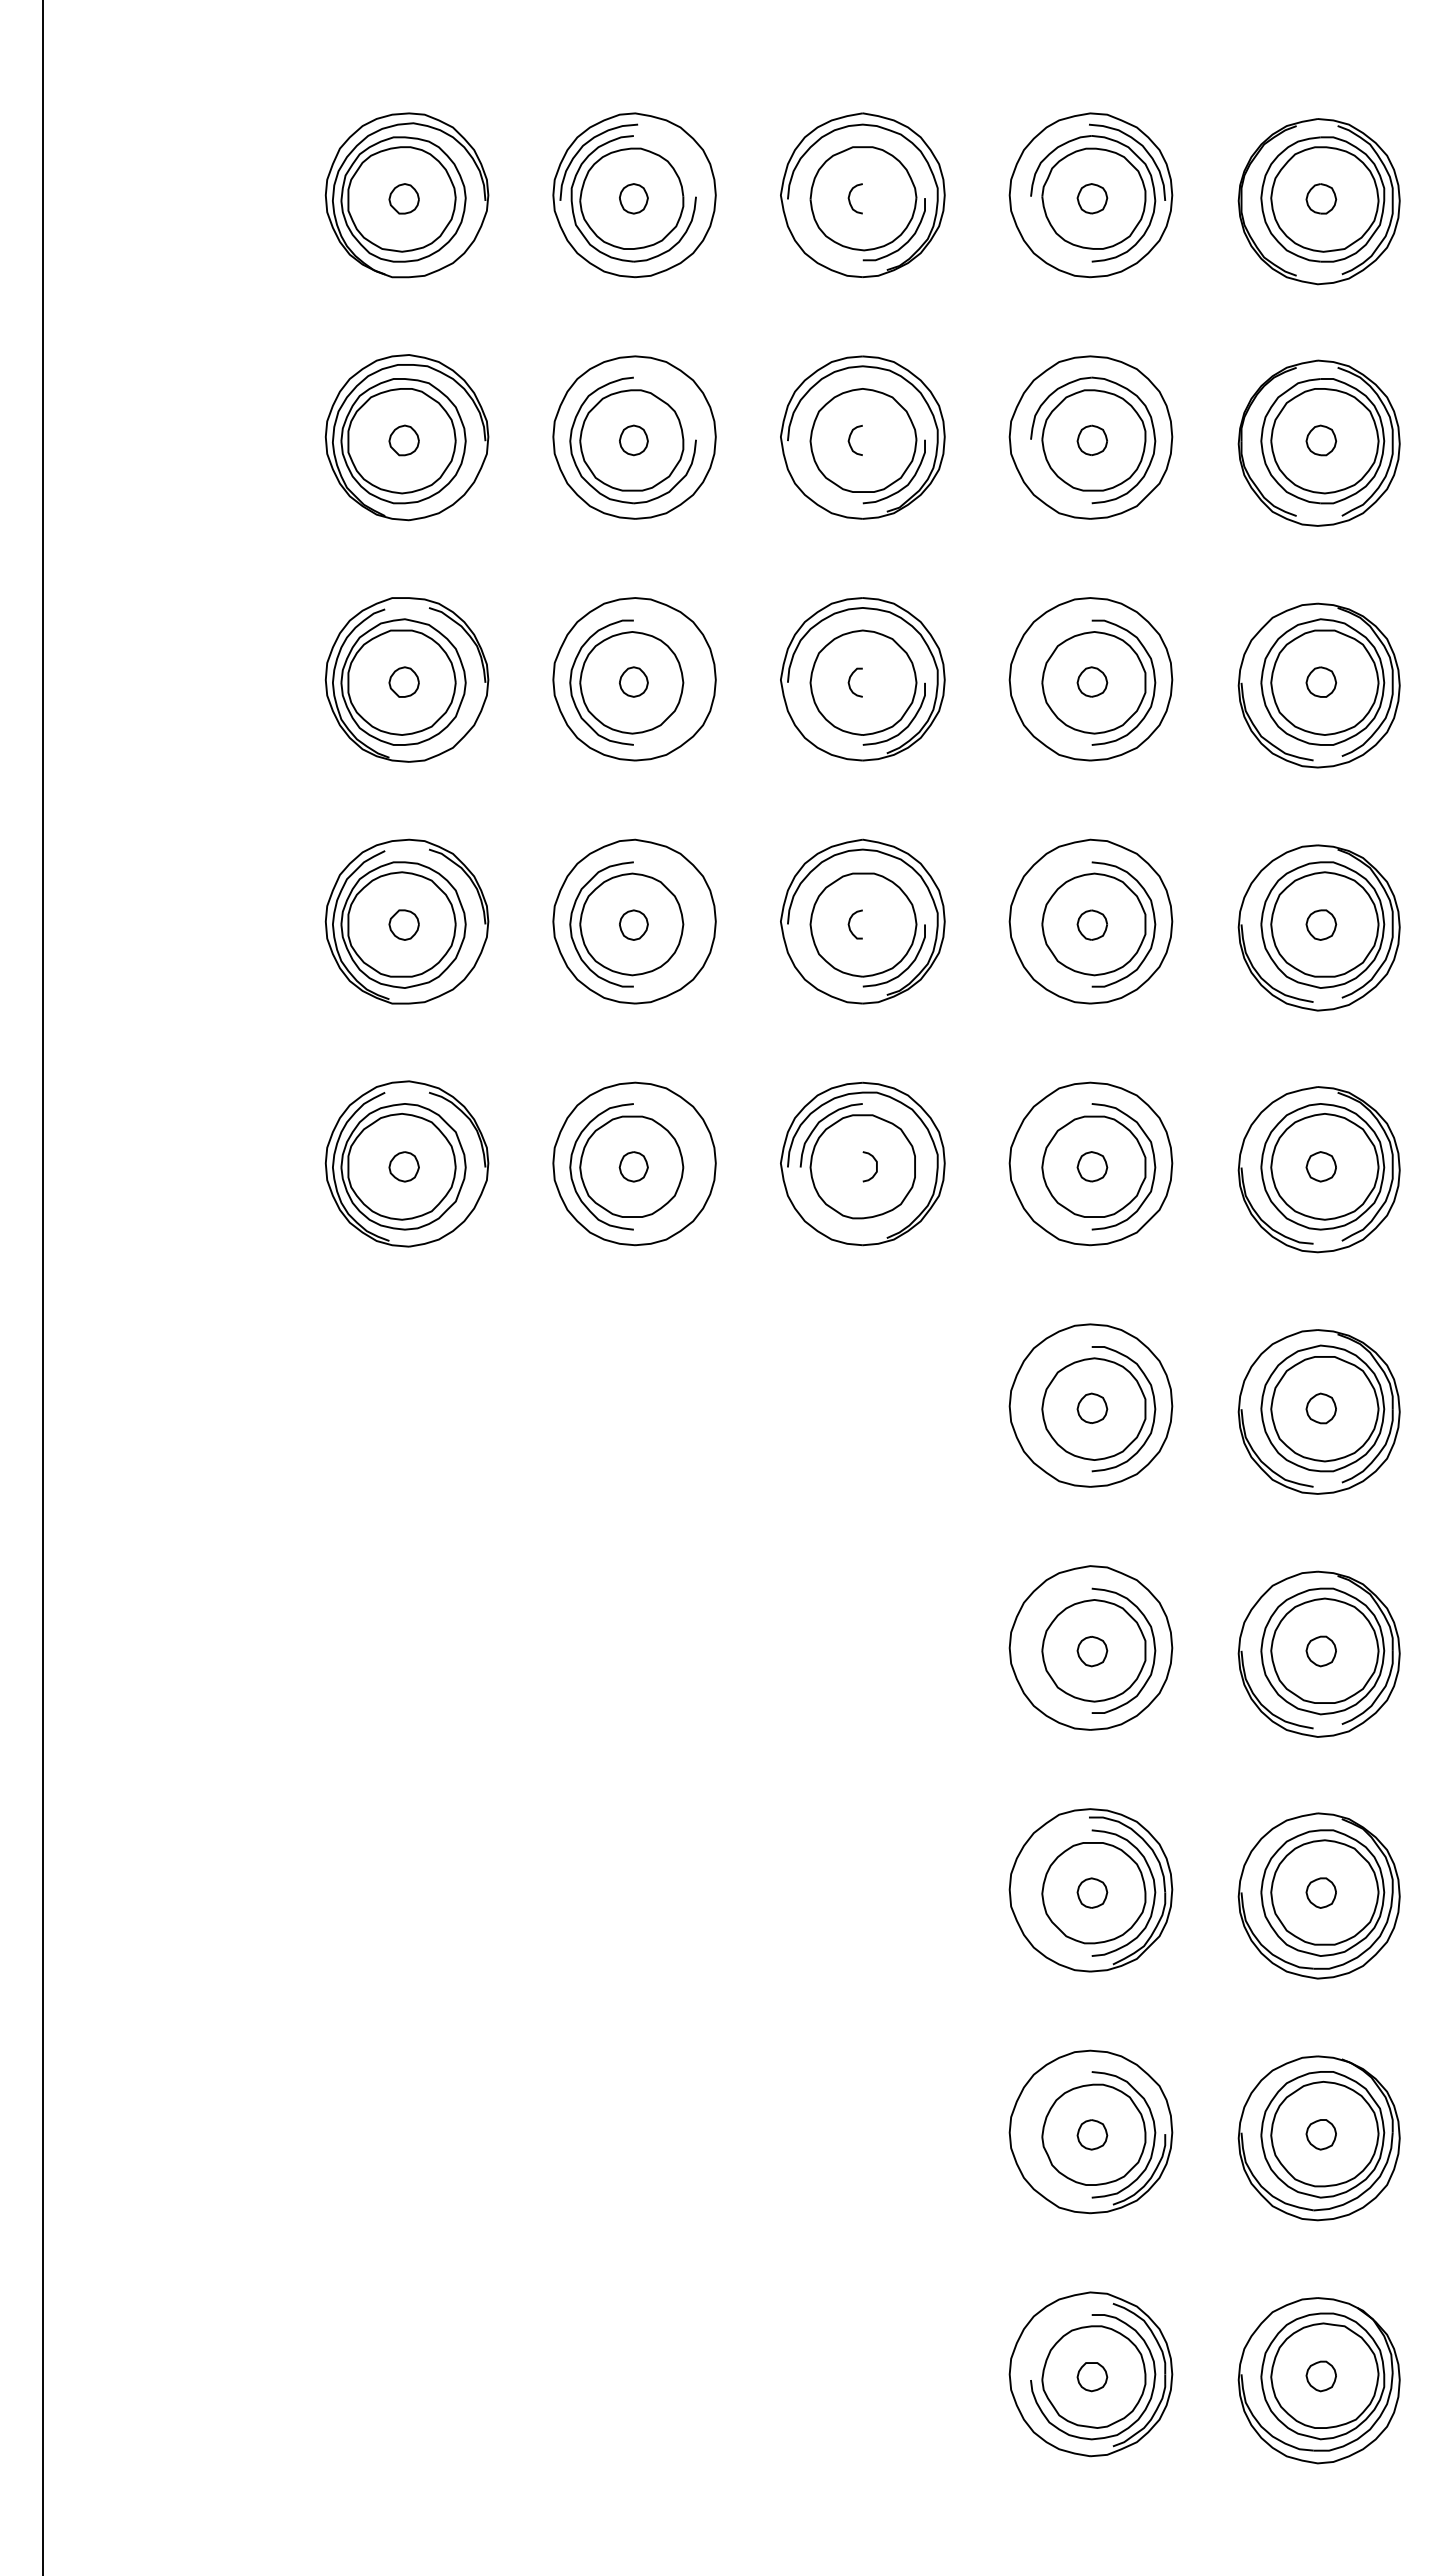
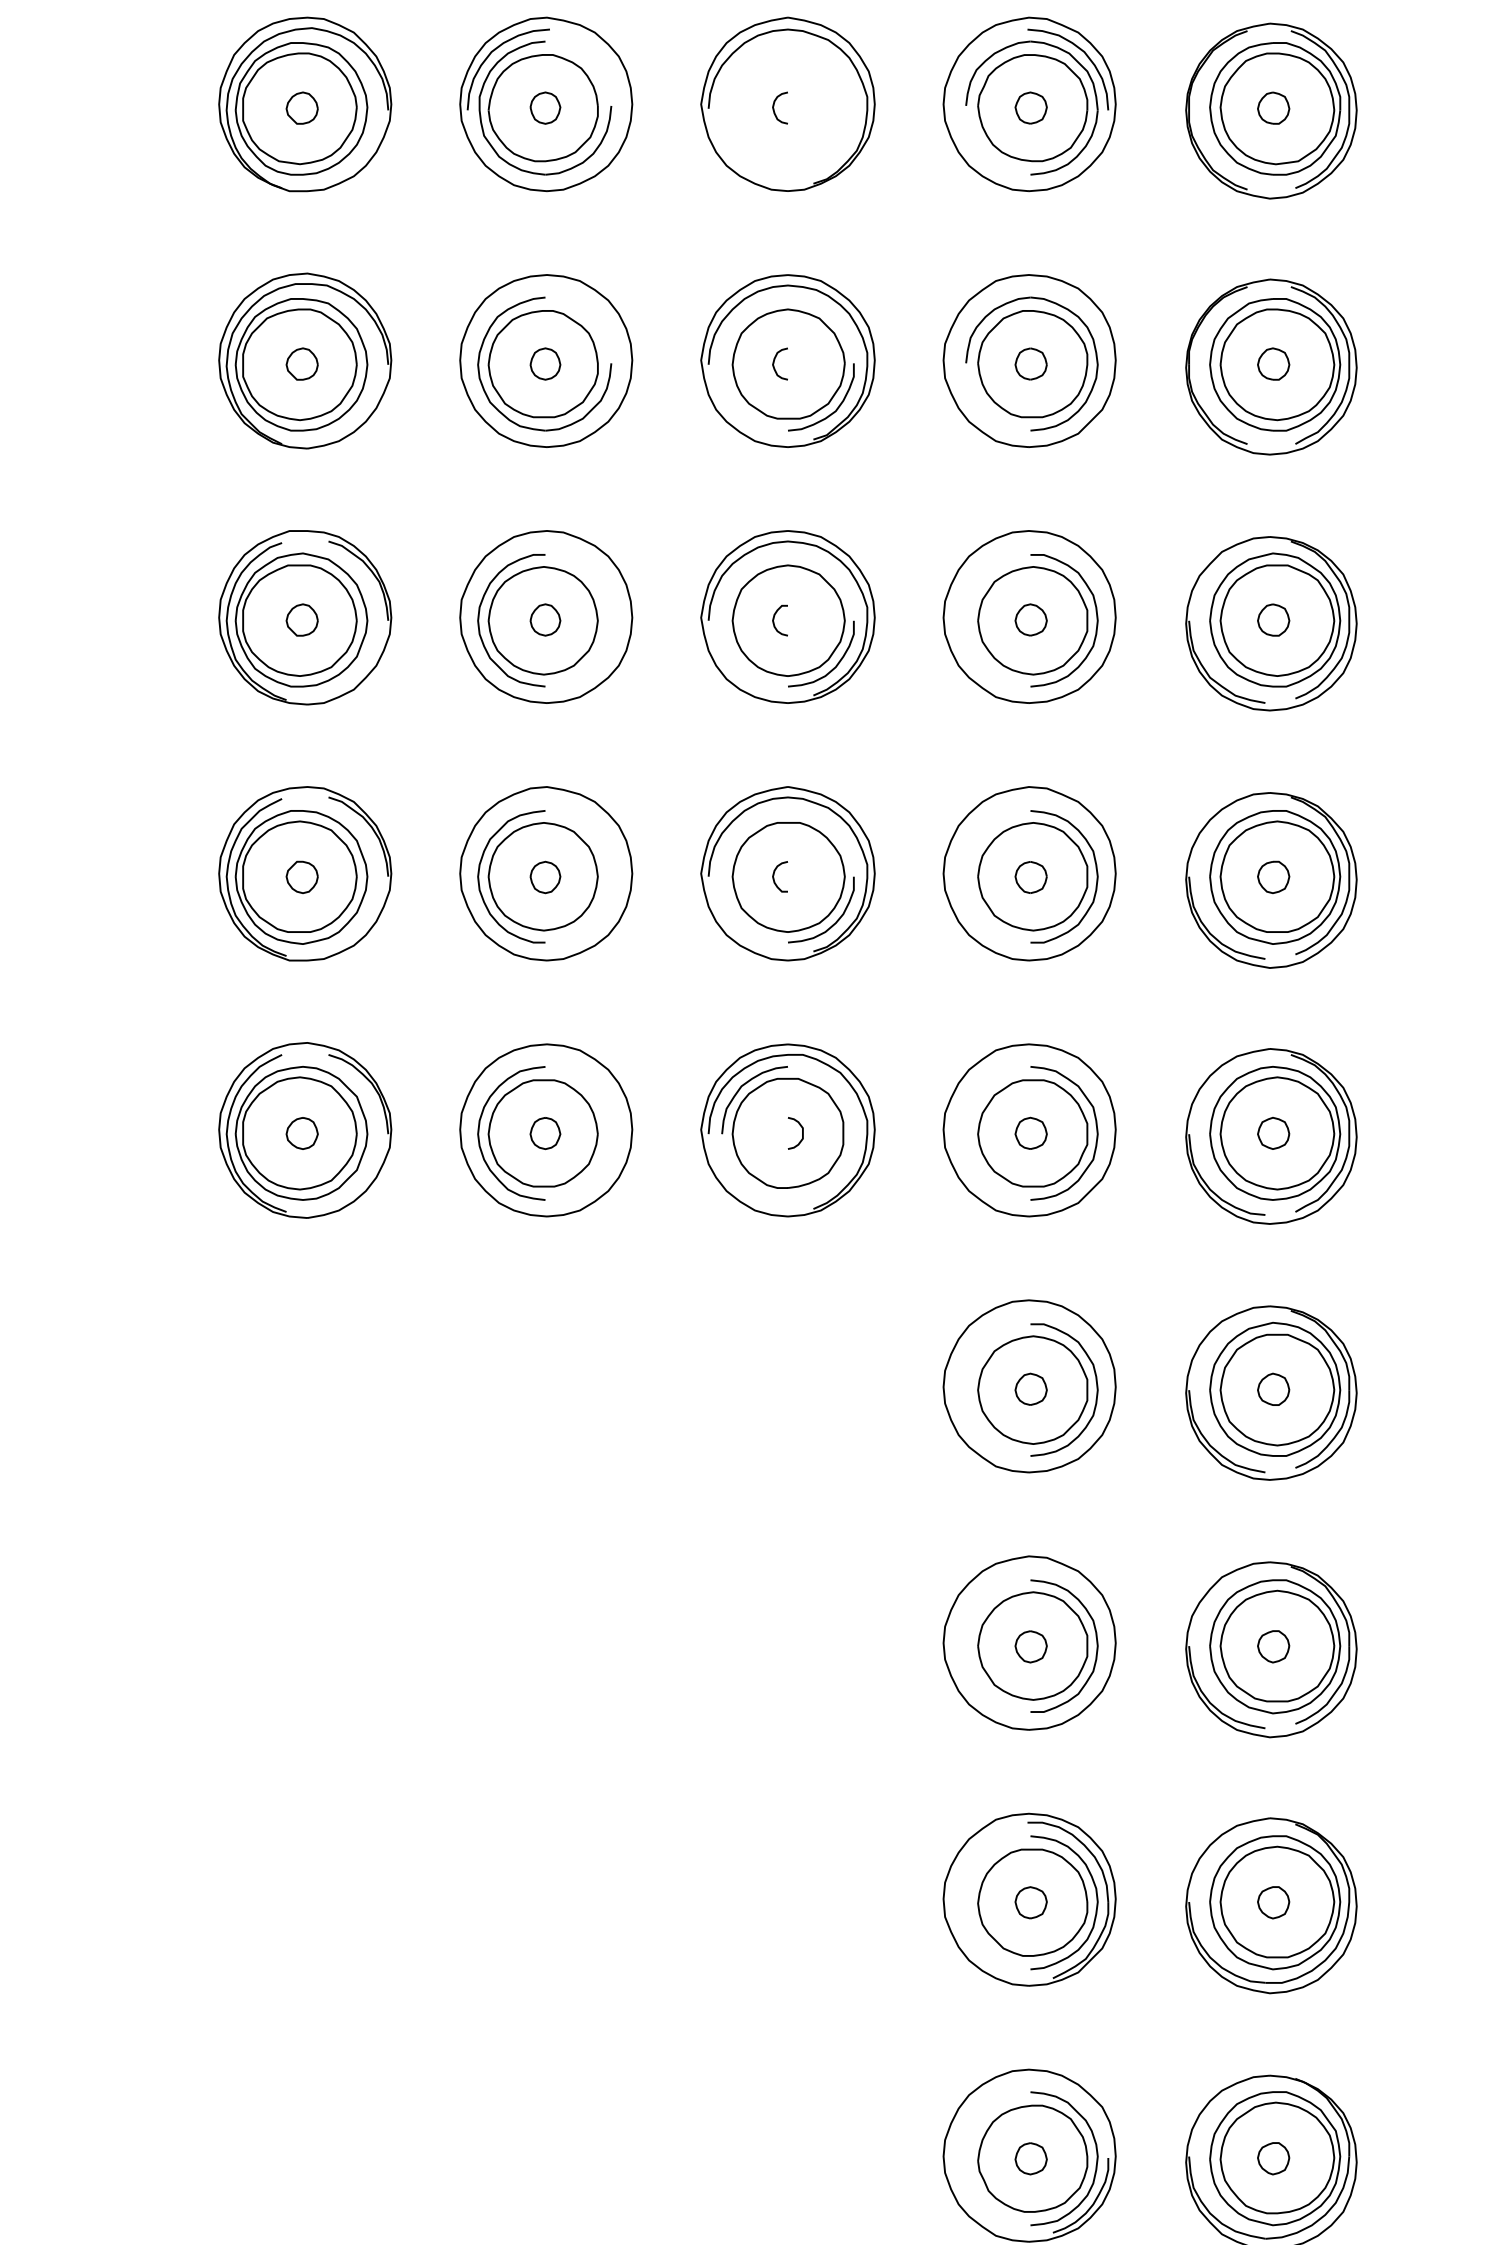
part: (867, 203) -> (792, 113), removed

